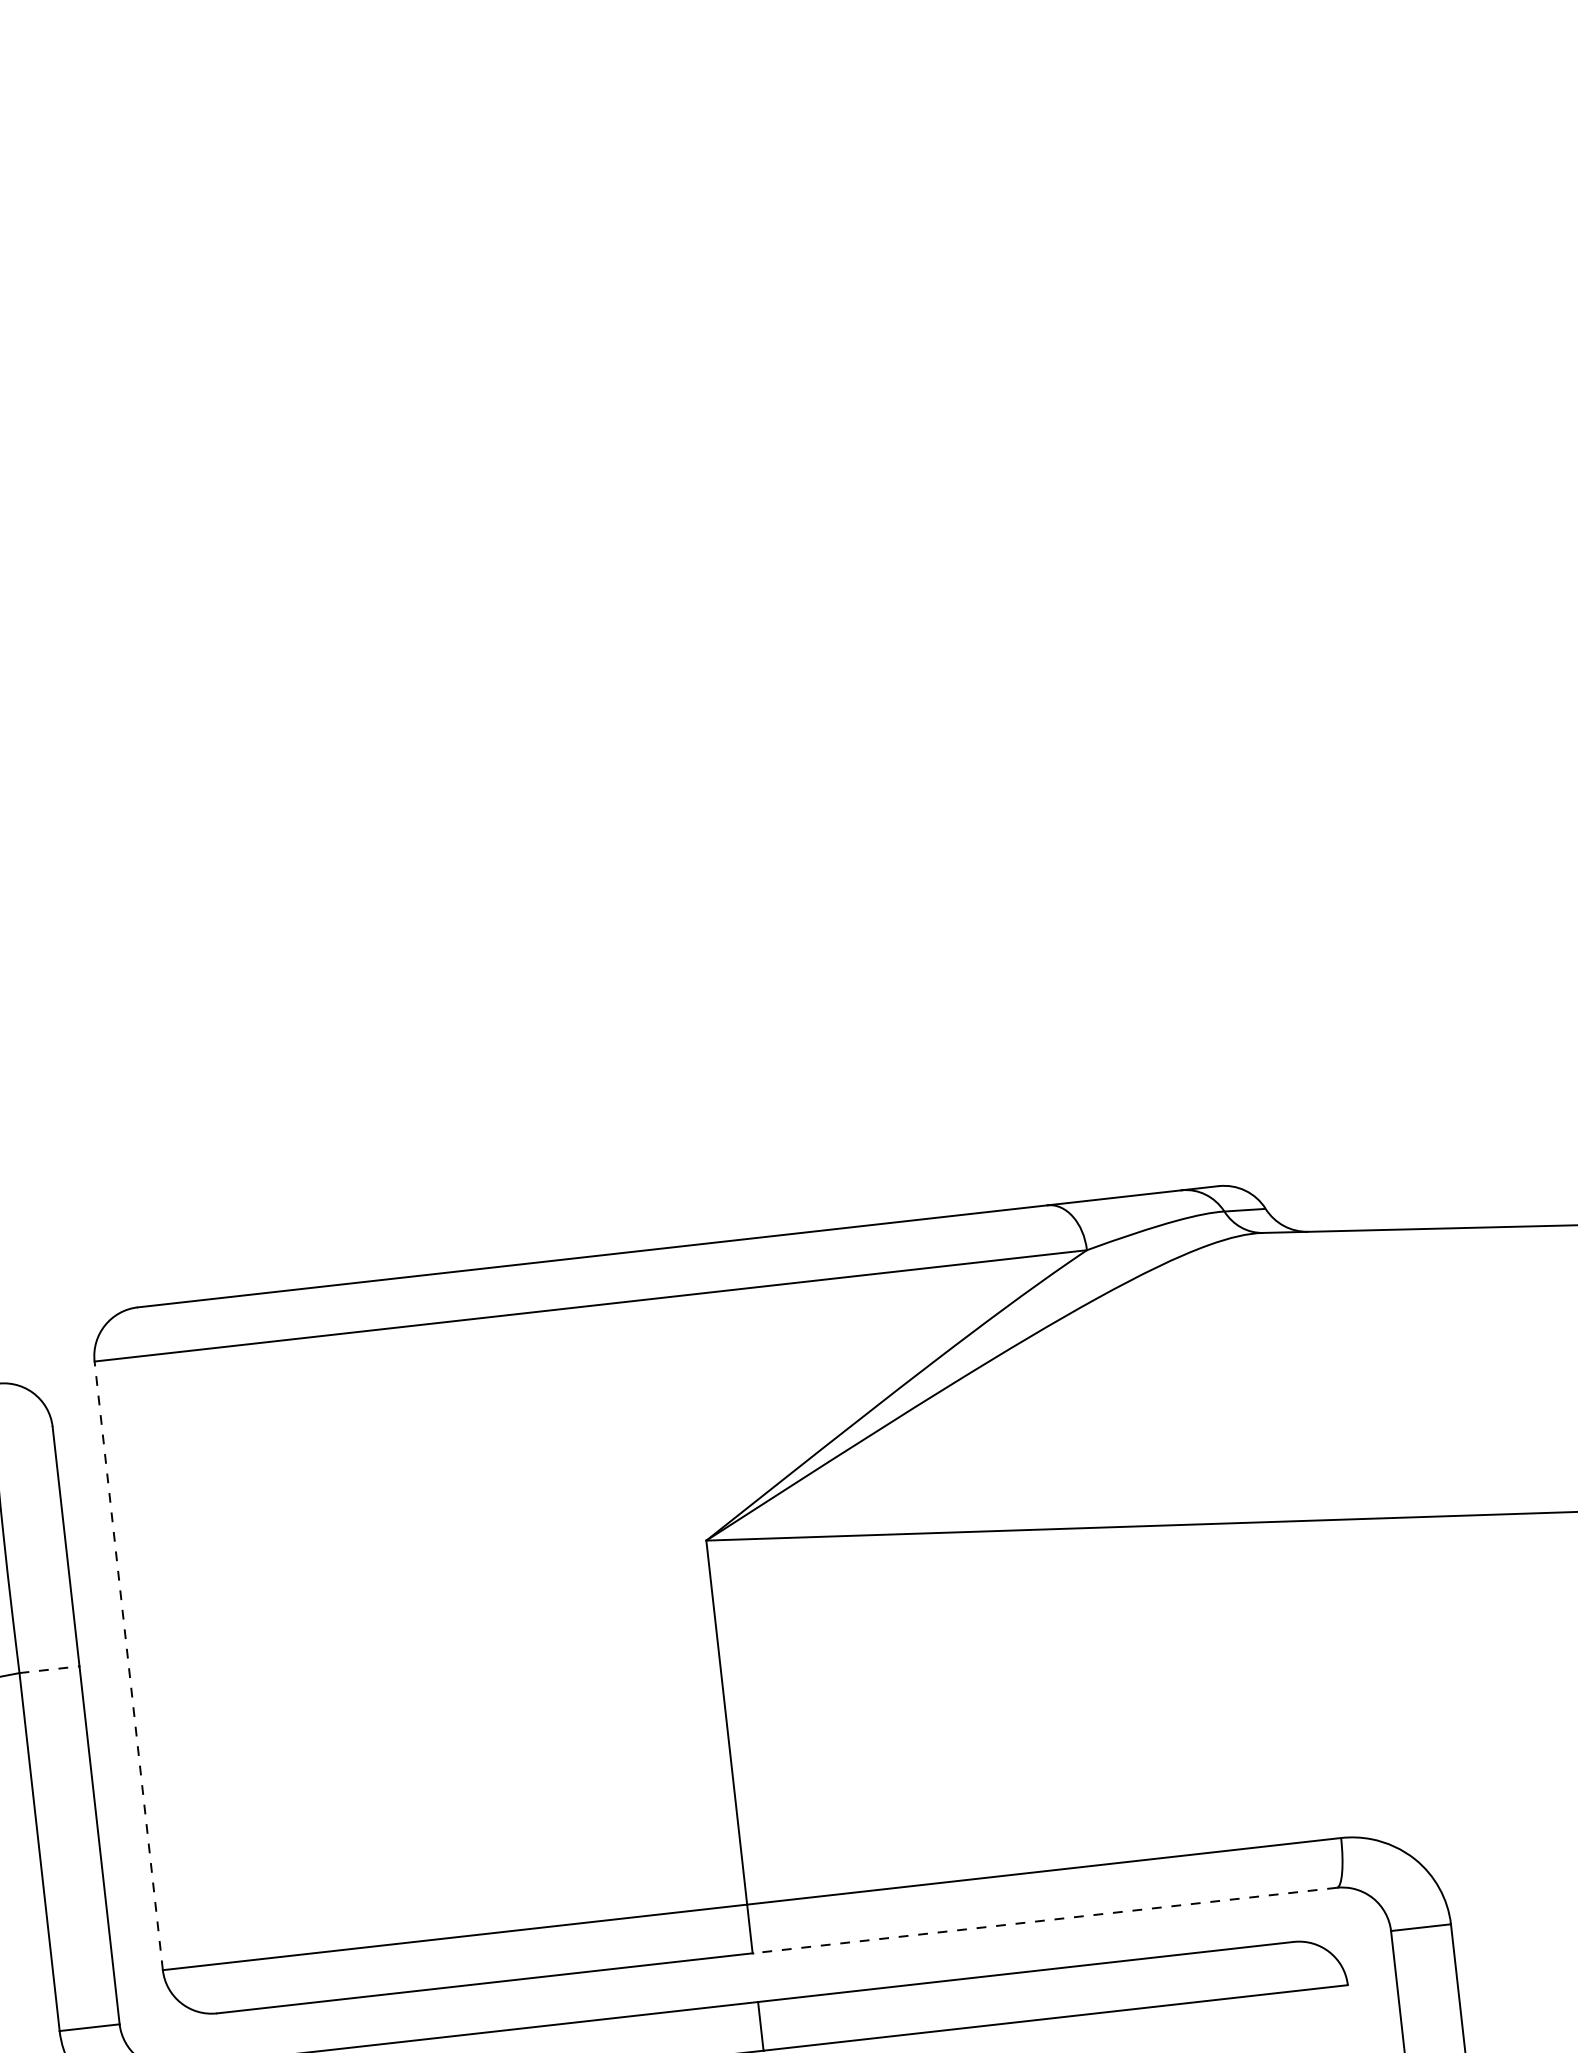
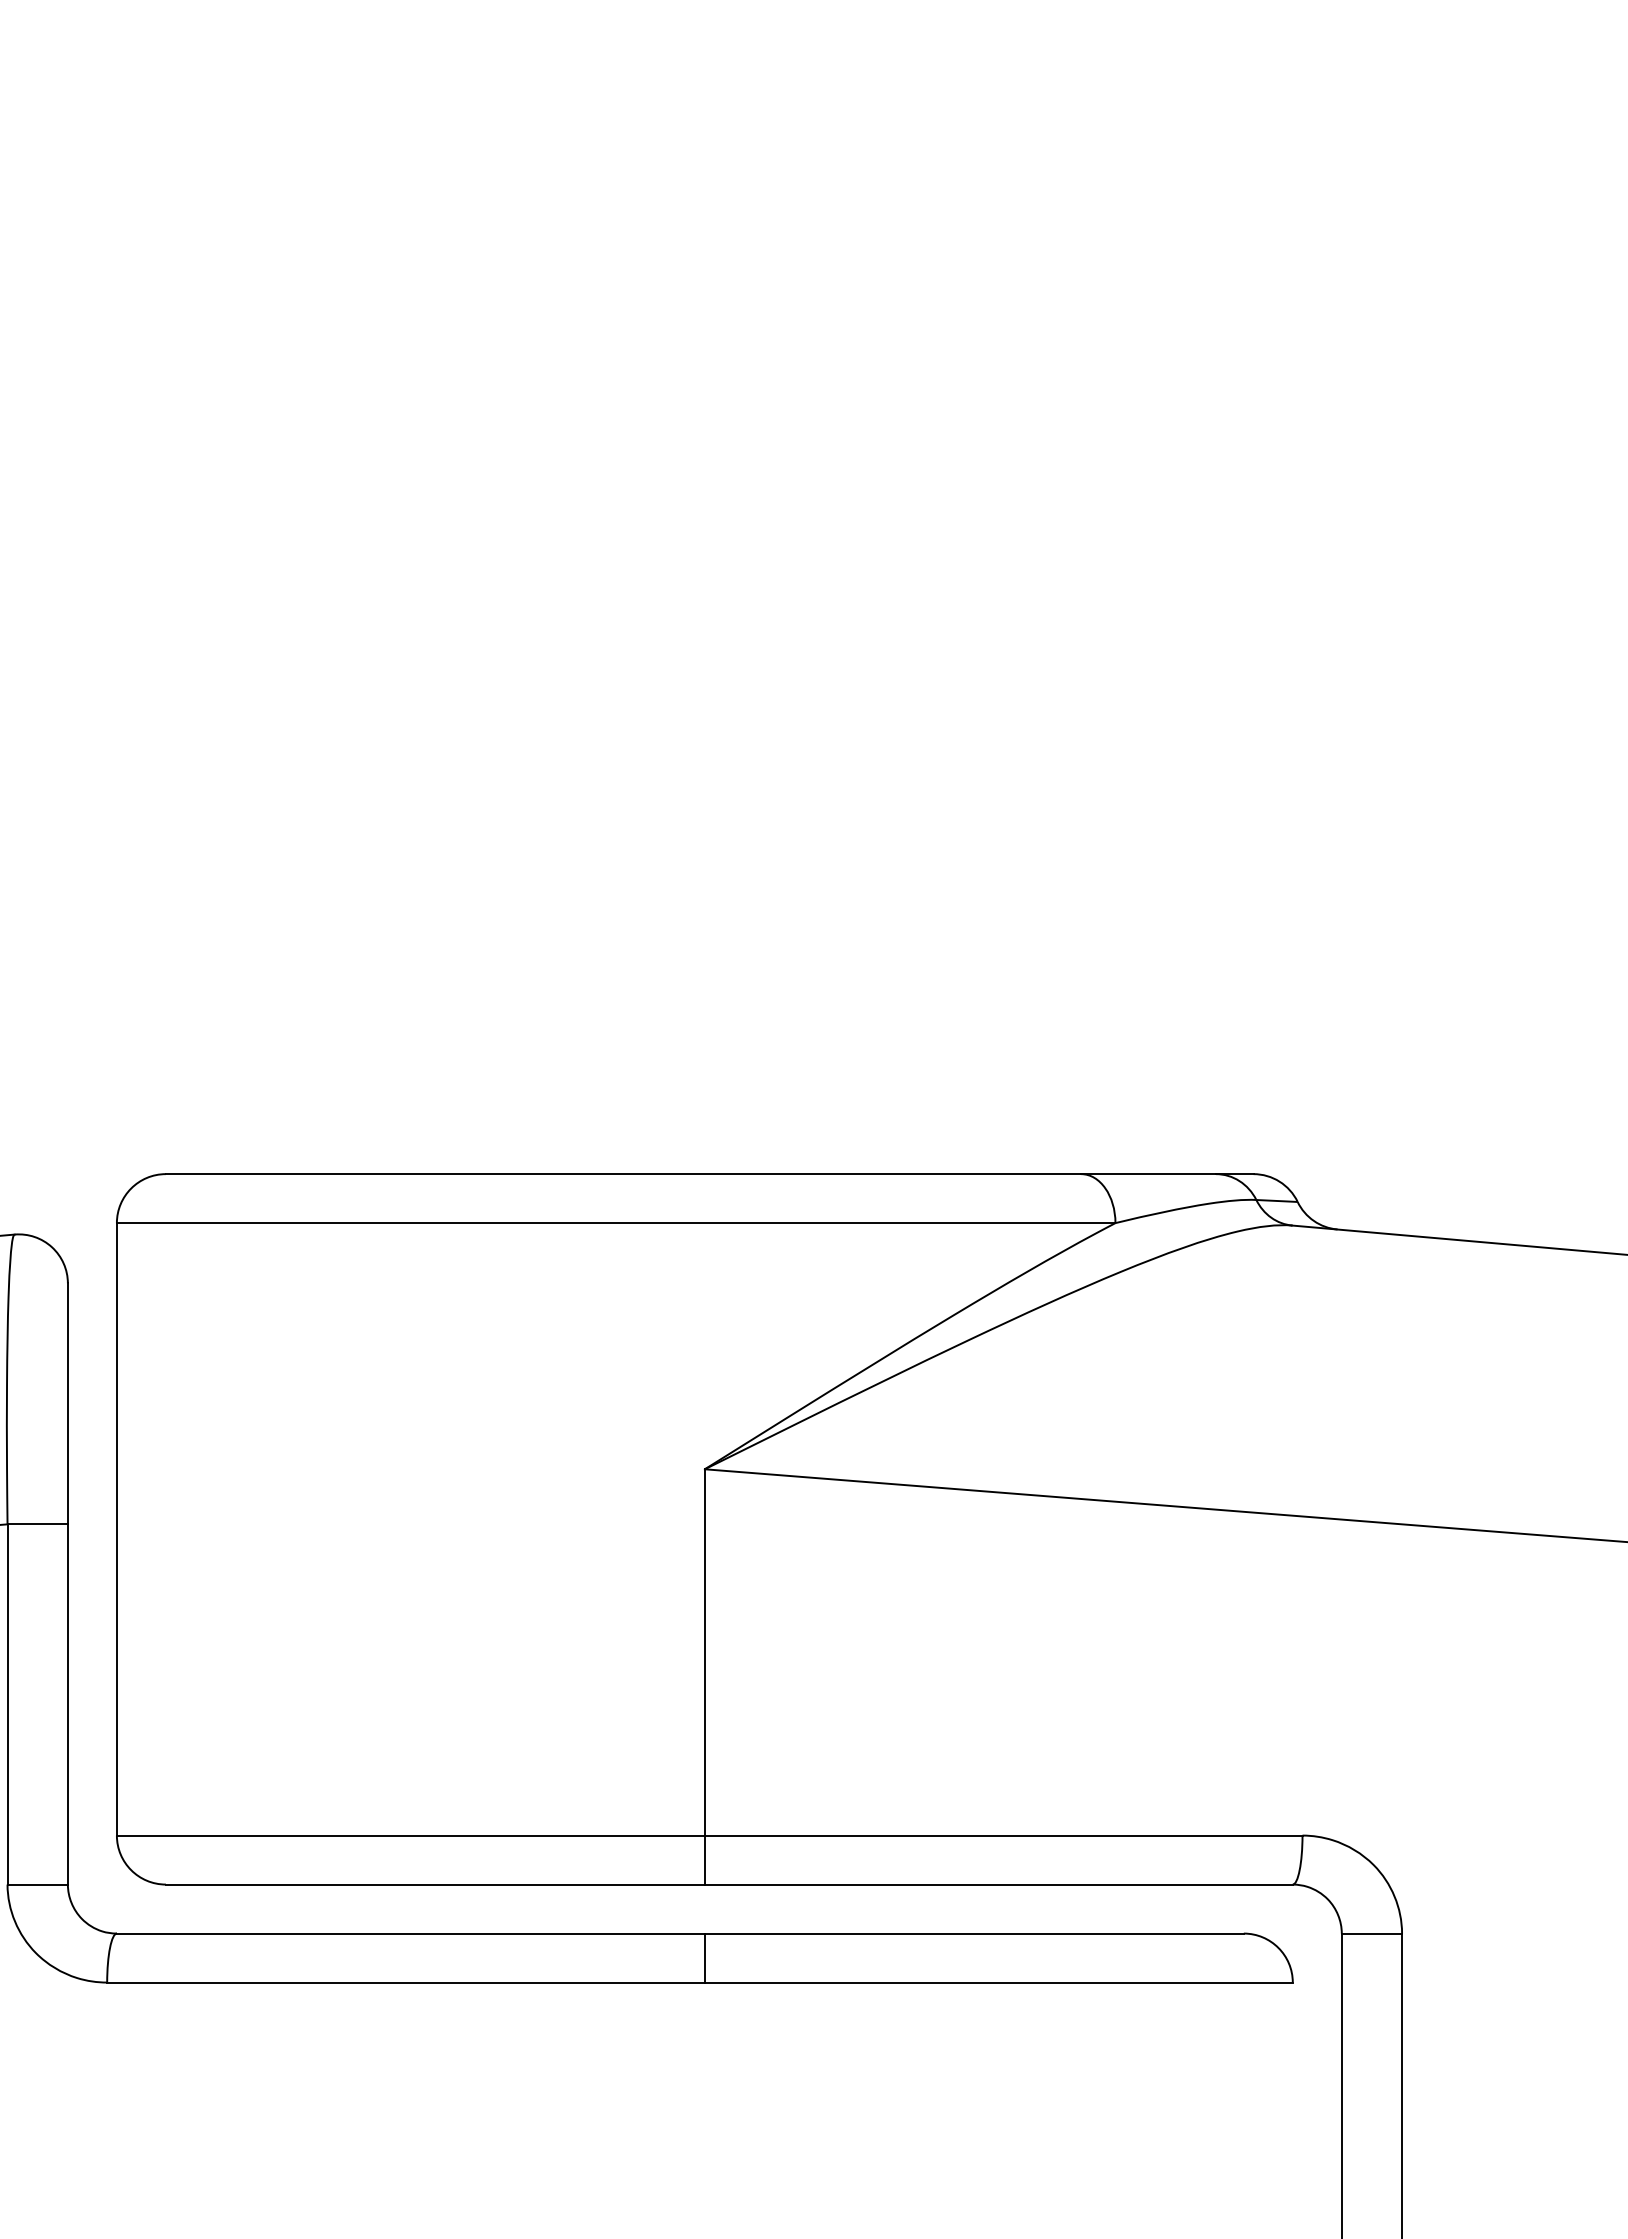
line: (128, 1665) -> (116, 1528), dashed -> solid
line: (50, 1669) -> (38, 1524), dashed -> solid
line: (1044, 1920) -> (998, 1884), dashed -> solid

